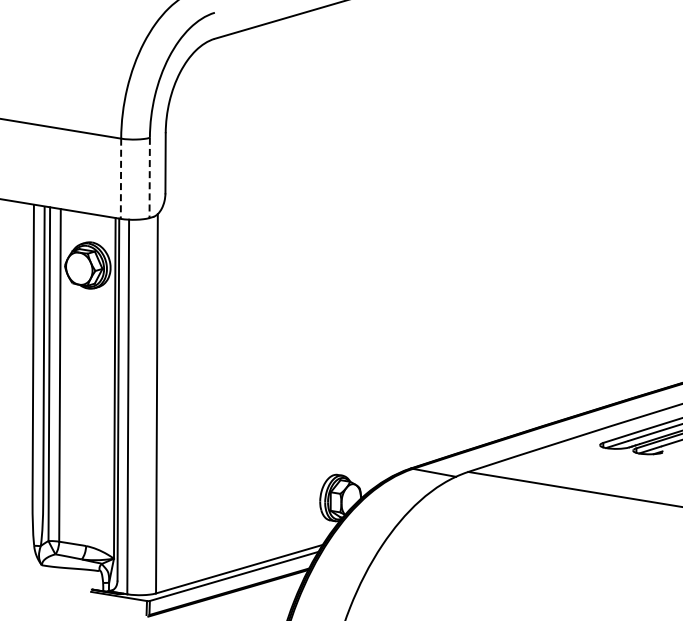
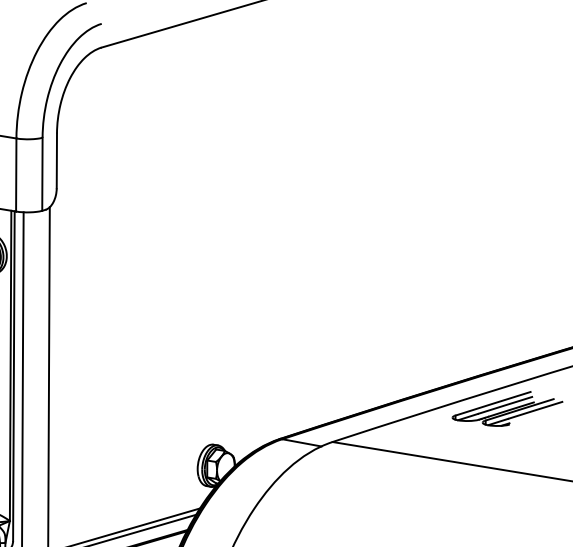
line: (149, 178) -> (42, 174), dashed -> solid
line: (121, 179) -> (16, 175), dashed -> solid

